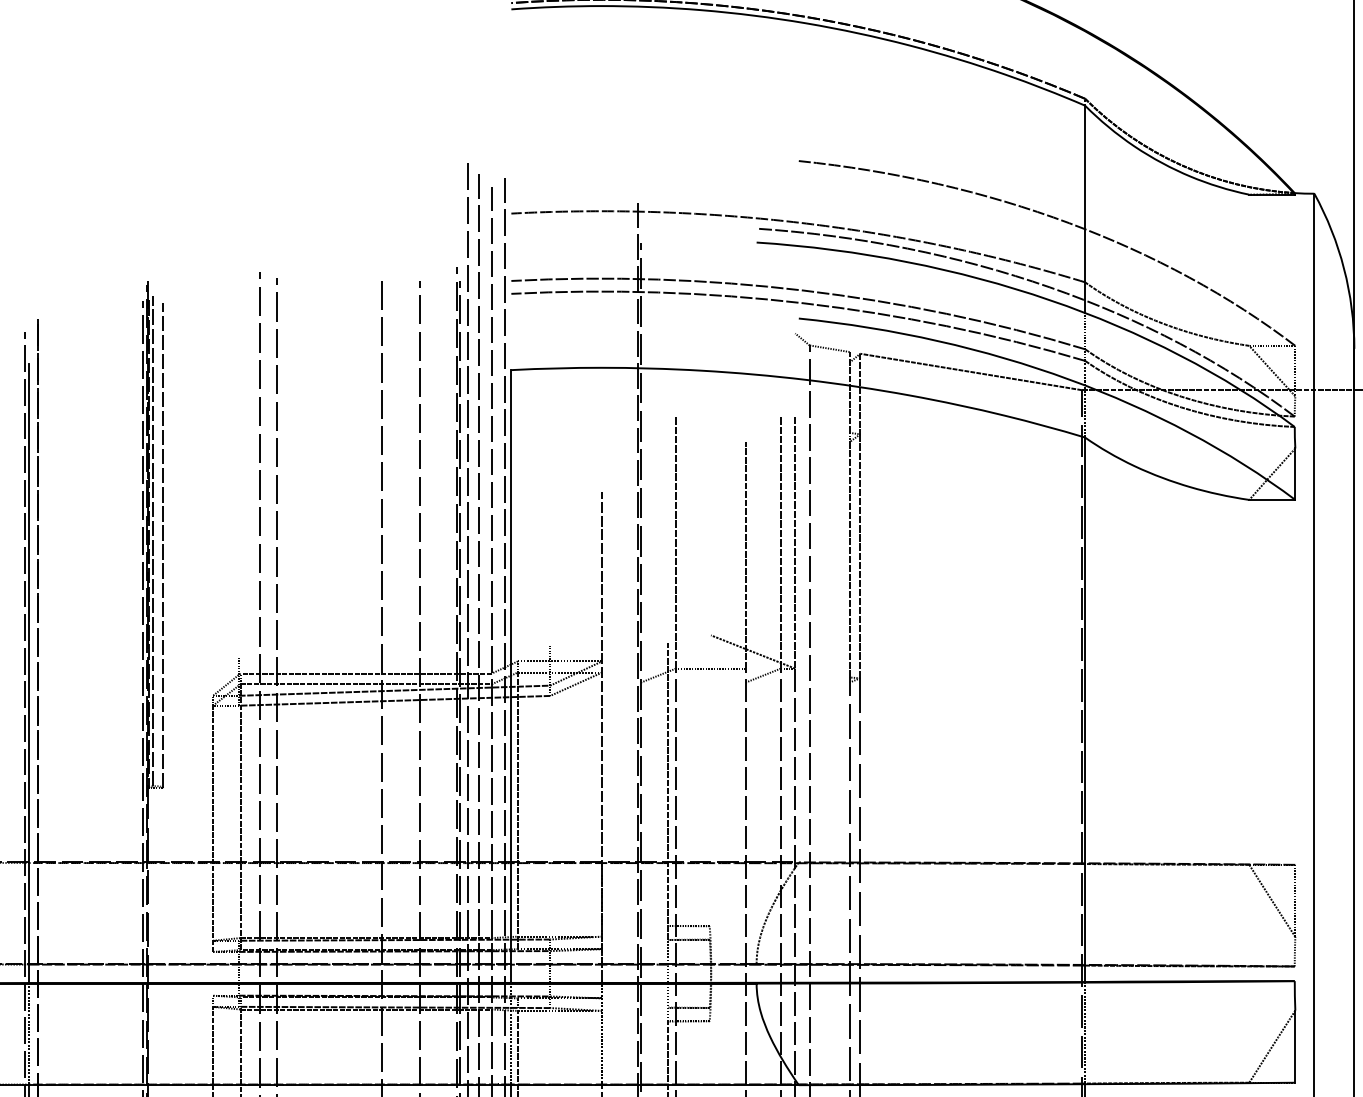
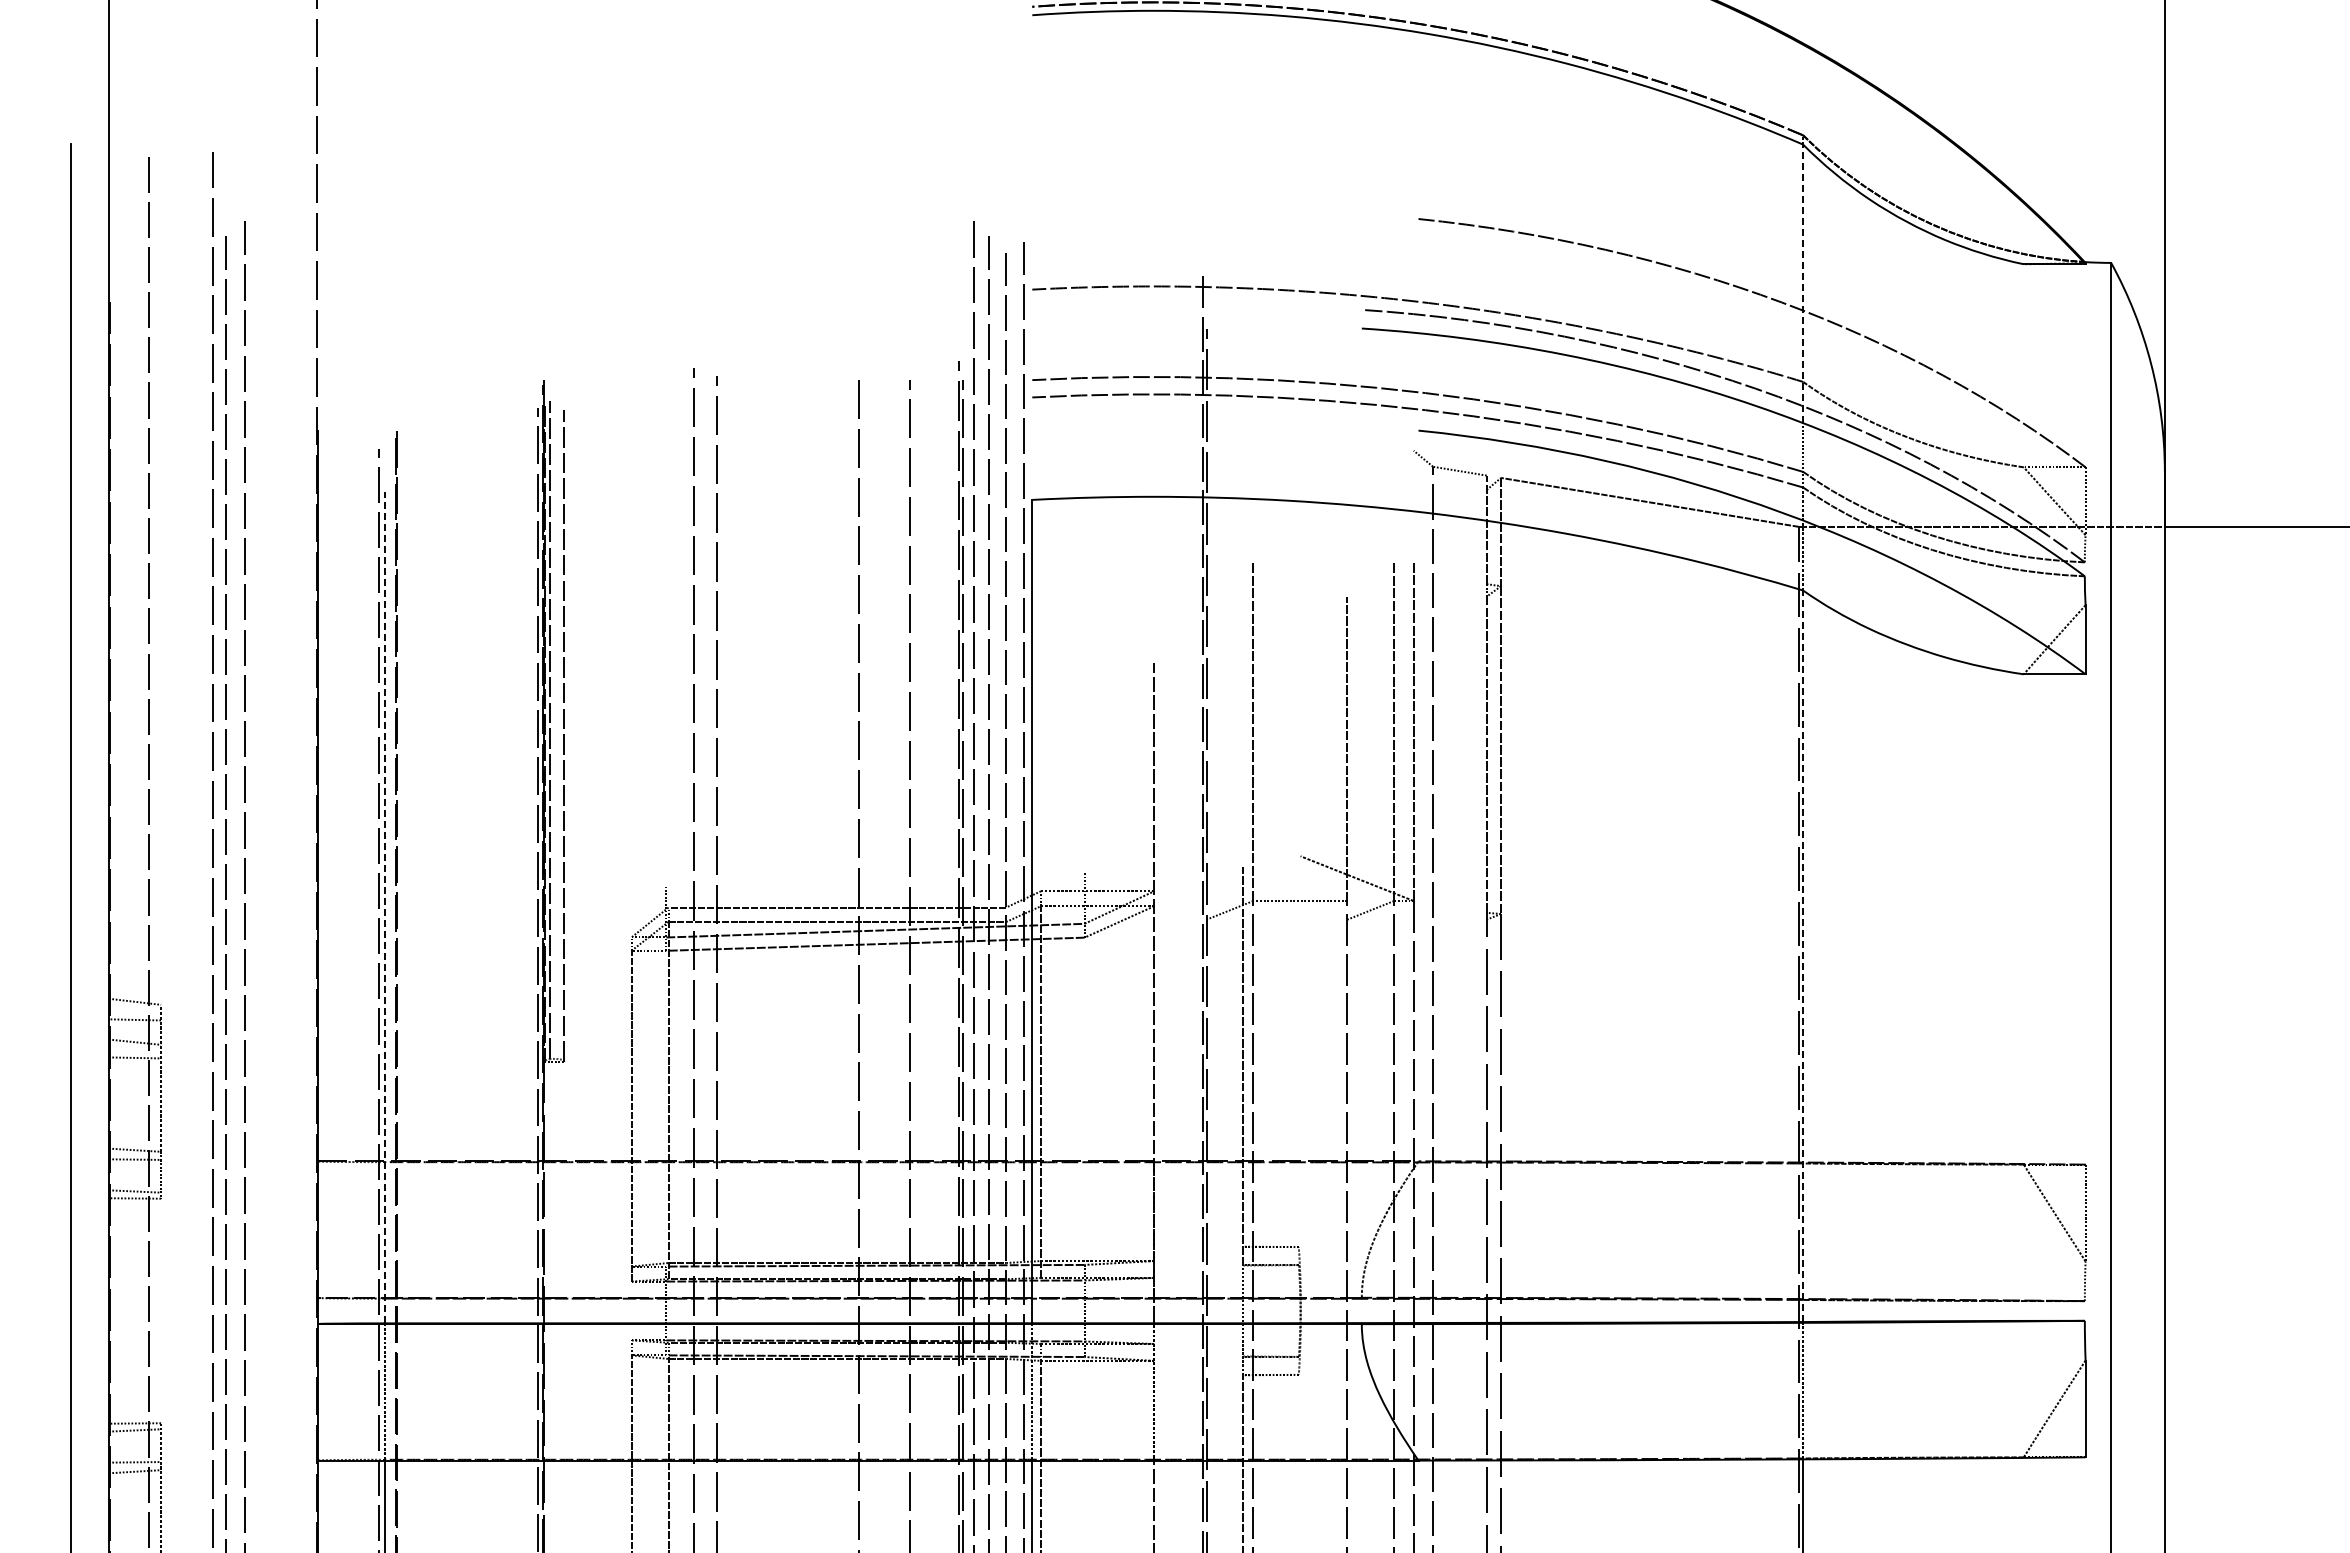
line: (1085, 209) -> (1803, 283), solid -> dashed
line: (29, 673) -> (384, 907), solid -> dashed
line: (1085, 709) -> (1803, 956), solid -> dashed

